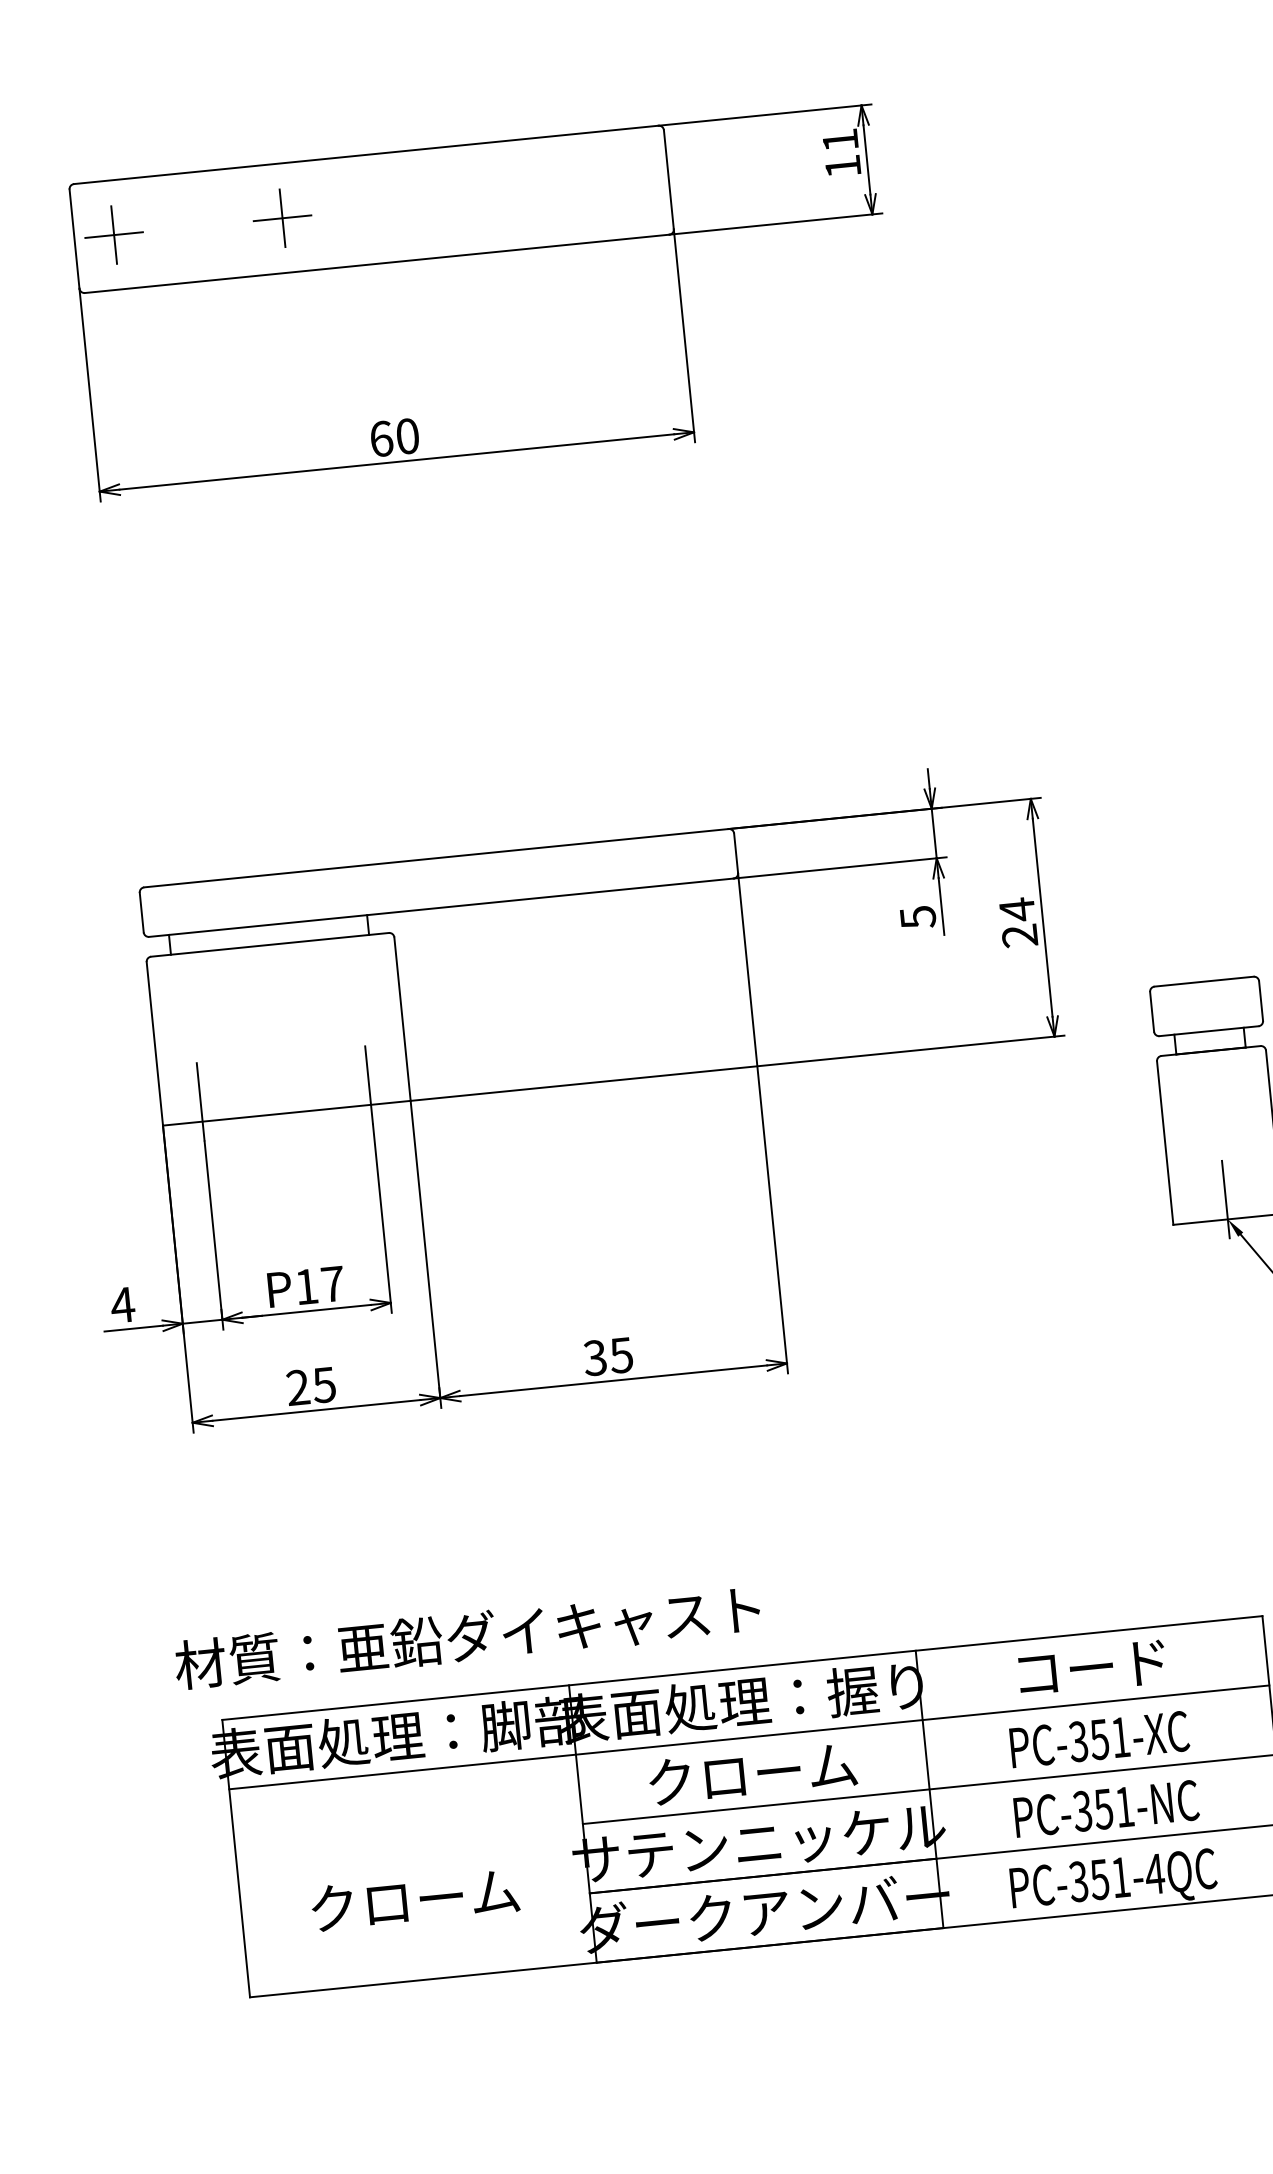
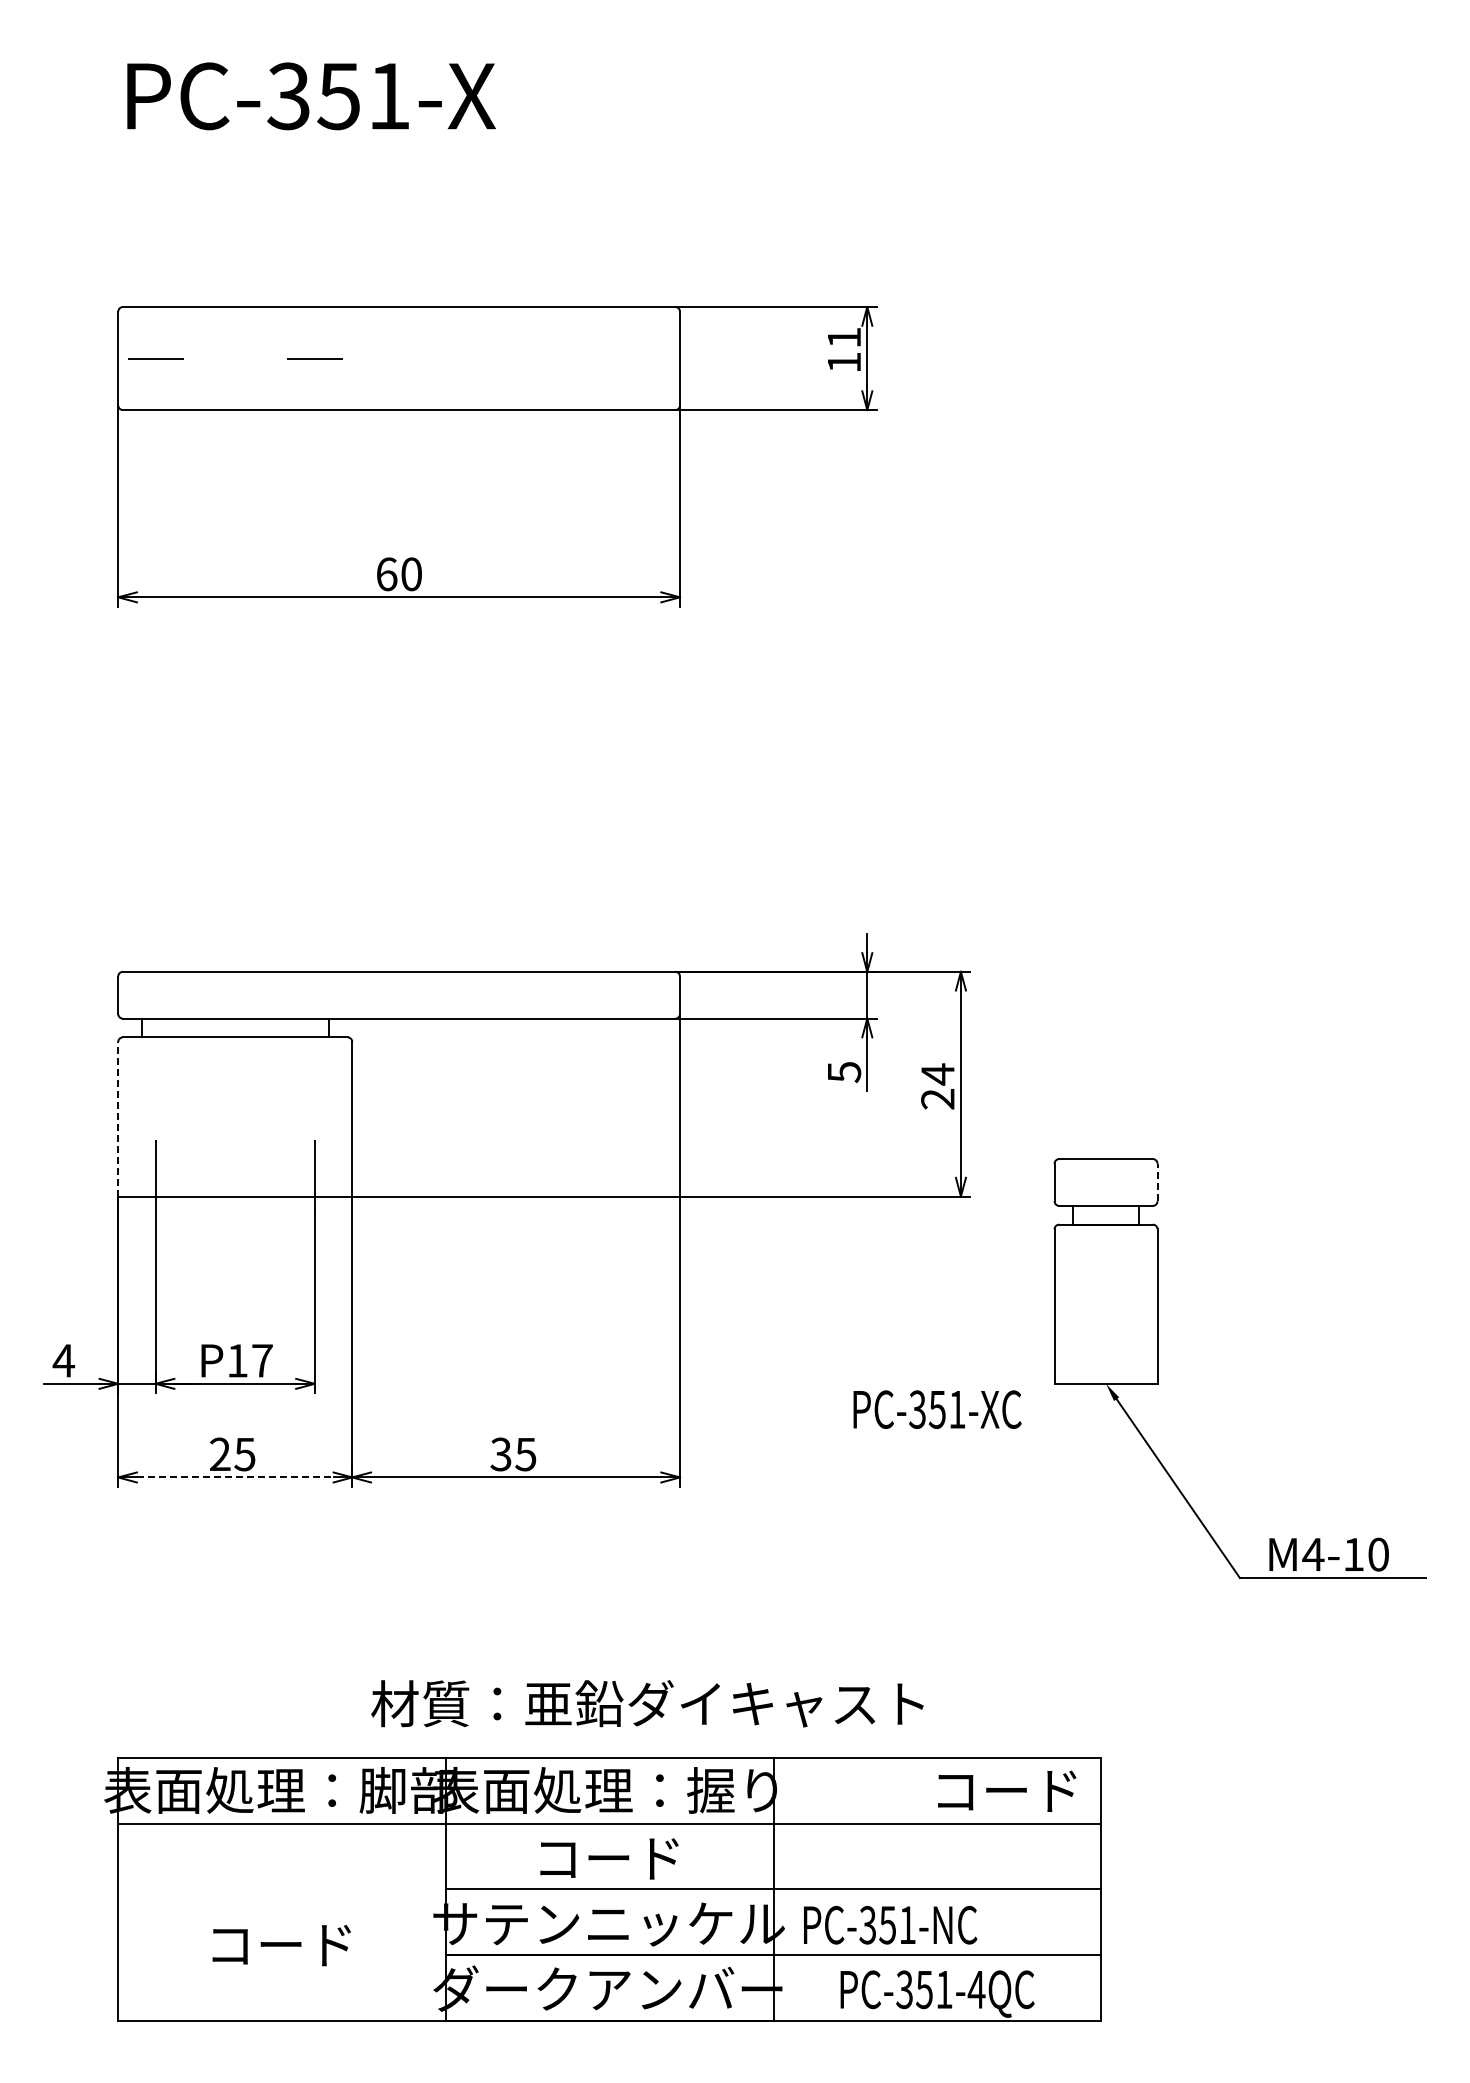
line: (282, 218) -> (314, 358), removed
line: (113, 235) -> (155, 358), removed
line: (1261, 1000) -> (1157, 1182), solid -> dashed
line: (155, 1043) -> (118, 1118), solid -> dashed
line: (1226, 1198) -> (1106, 1364), removed
line: (316, 1410) -> (235, 1477), solid -> dashed
text: (467, 1636) -> (647, 1703), moved
text: (1092, 1667) -> (1007, 1790), moved
text: (1099, 1739) -> (937, 1409), moved
text: (752, 1772) -> (609, 1857), クローム -> コード
text: (1106, 1808) -> (890, 1924), moved
text: (414, 1899) -> (281, 1944), クローム -> コード

